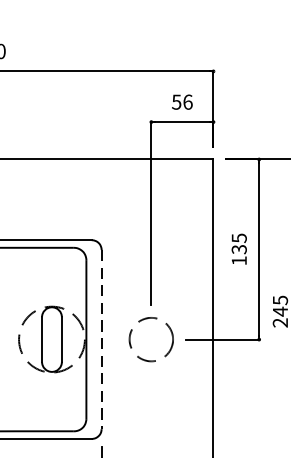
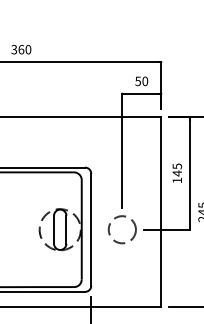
text: (188, 100) -> (145, 80), 56 -> 50
text: (239, 249) -> (177, 173), 135 -> 145
line: (101, 339) -> (91, 229), dashed -> solid

